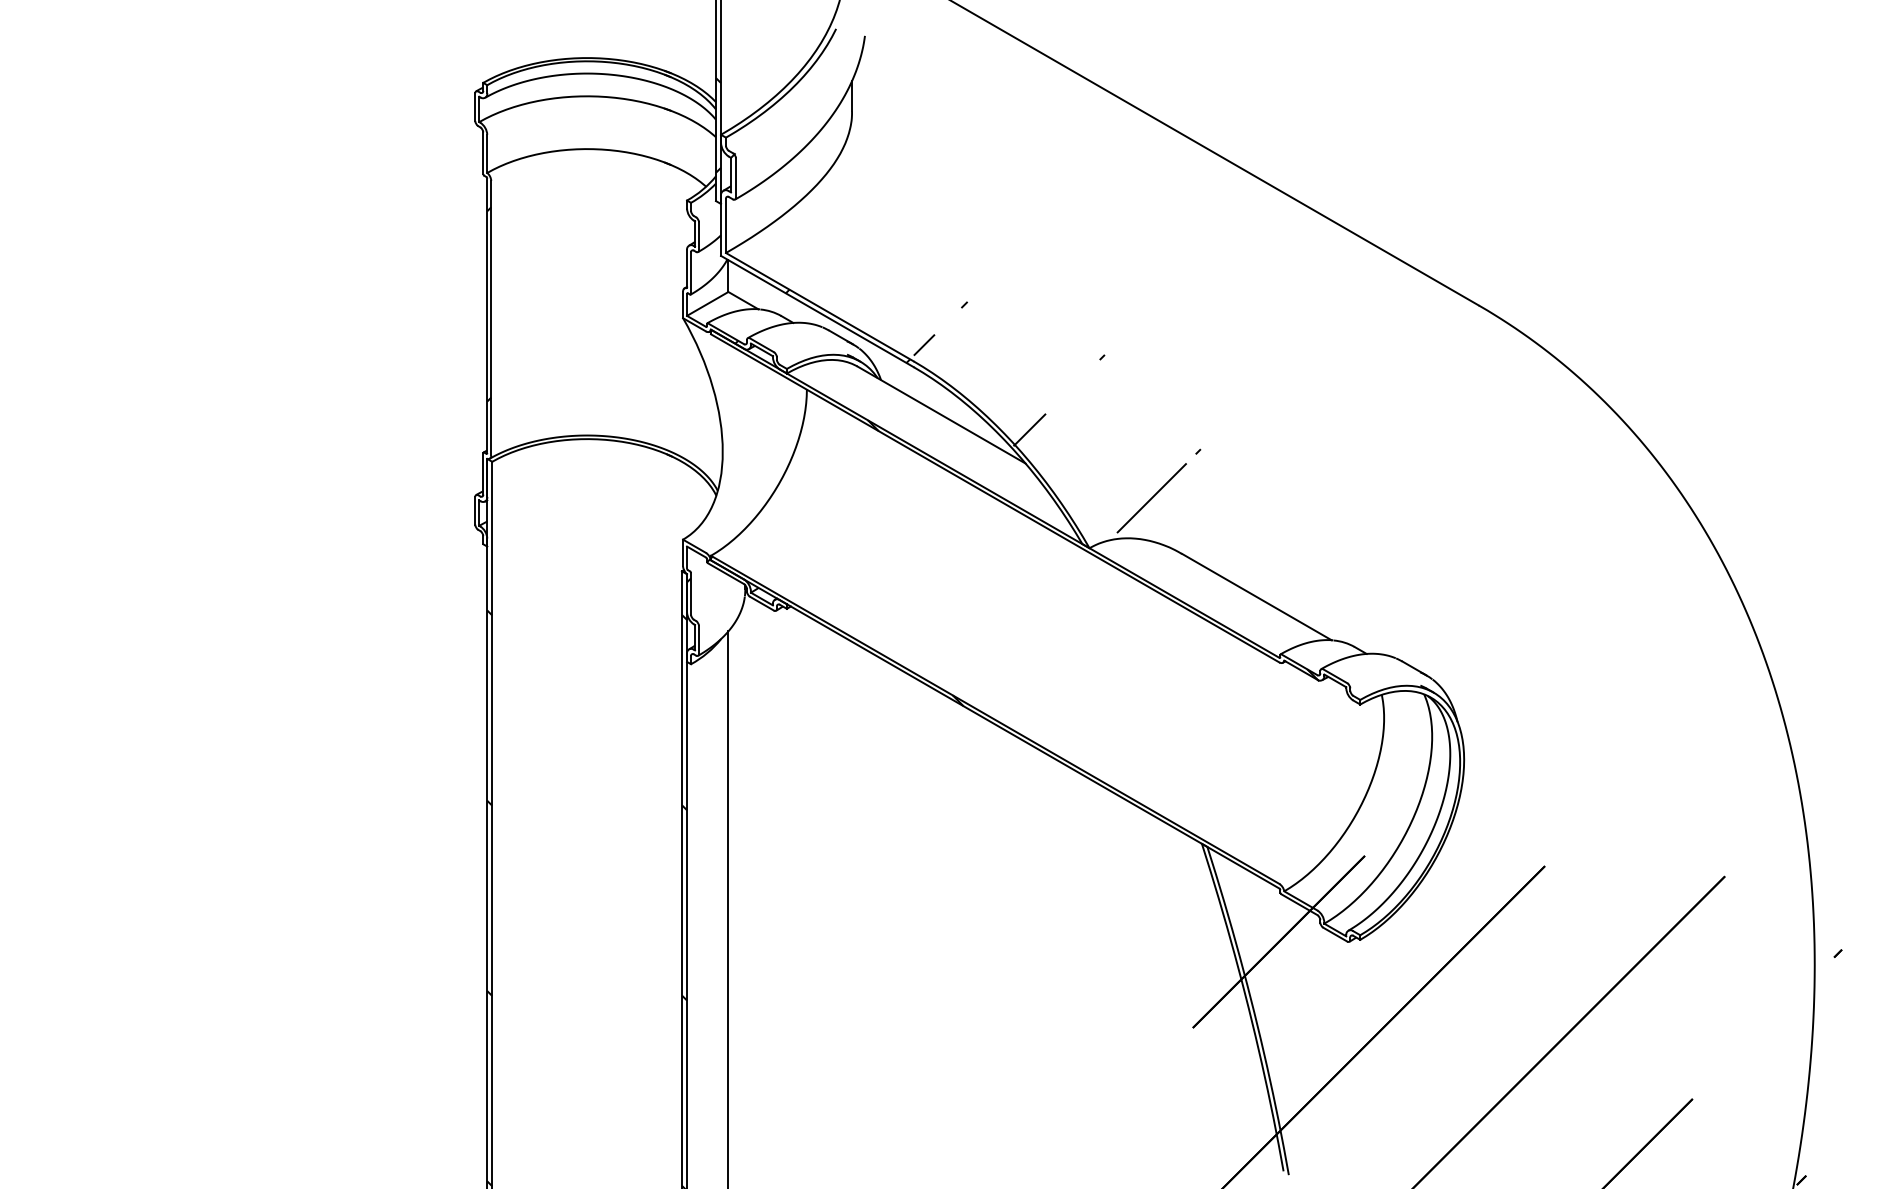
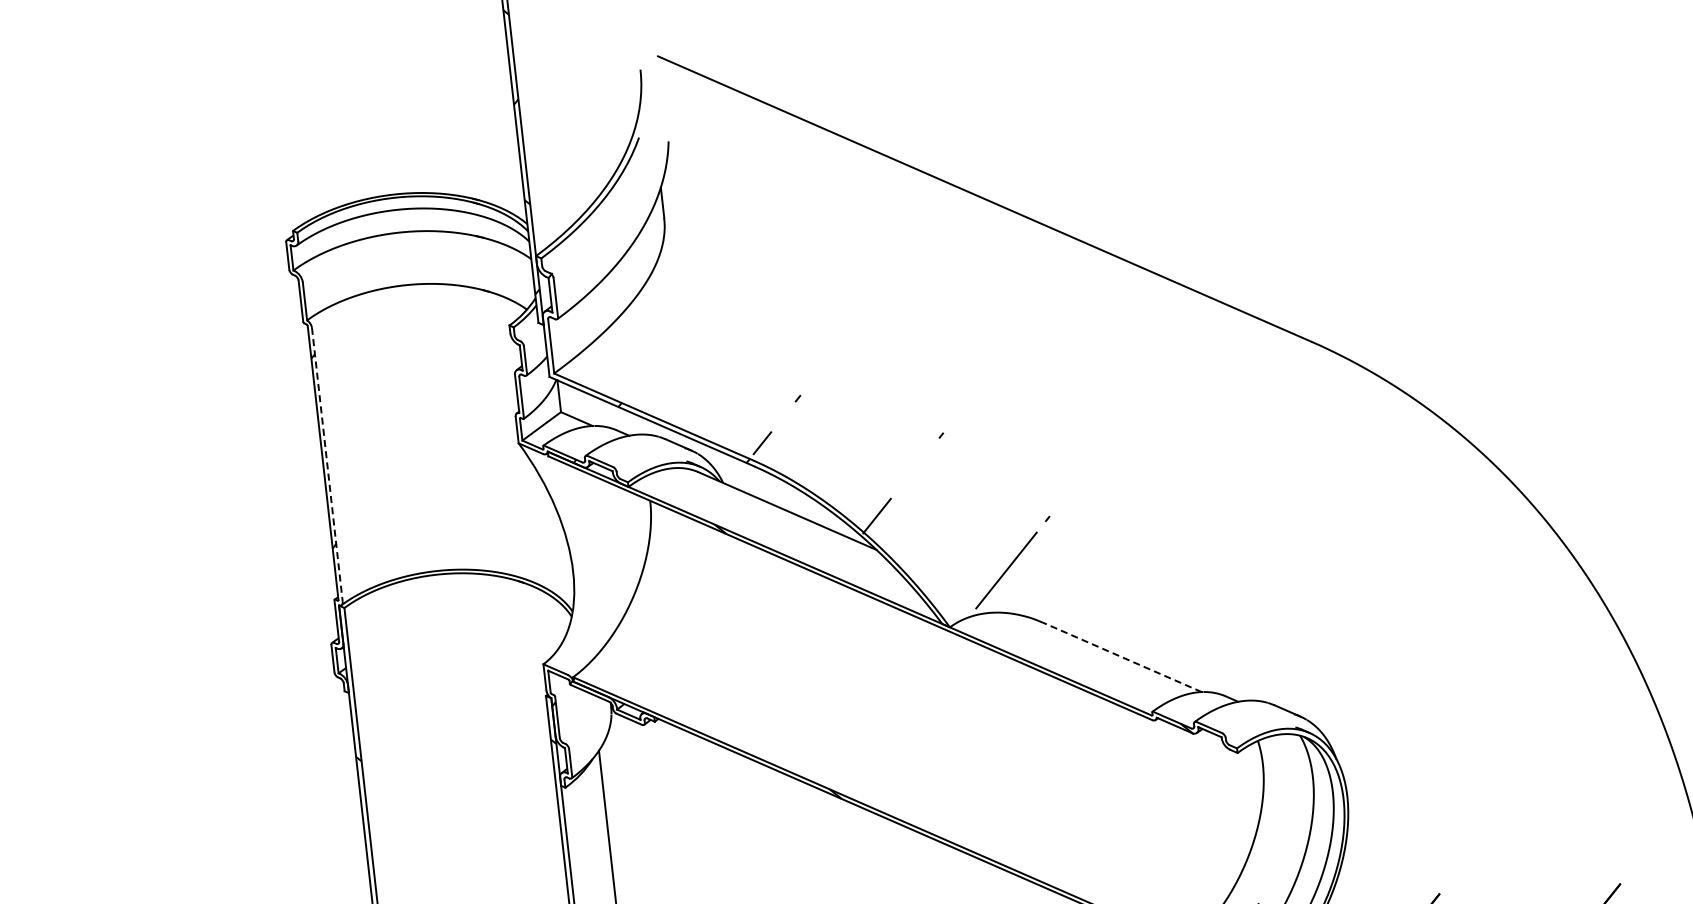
line: (491, 318) -> (327, 465), solid -> dashed
line: (1256, 596) -> (1121, 656), solid -> dashed

